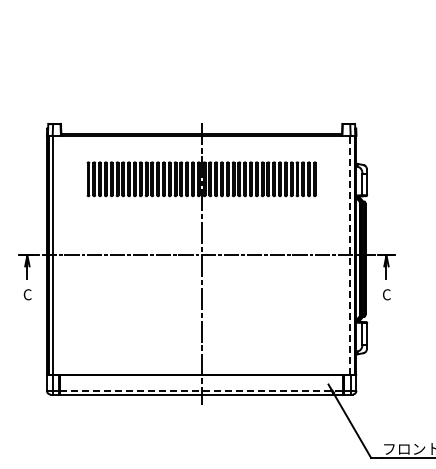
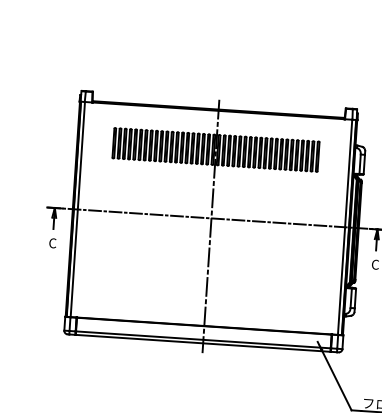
line: (350, 255) -> (345, 227), dashed -> solid
line: (201, 390) -> (203, 339), dashed -> solid

